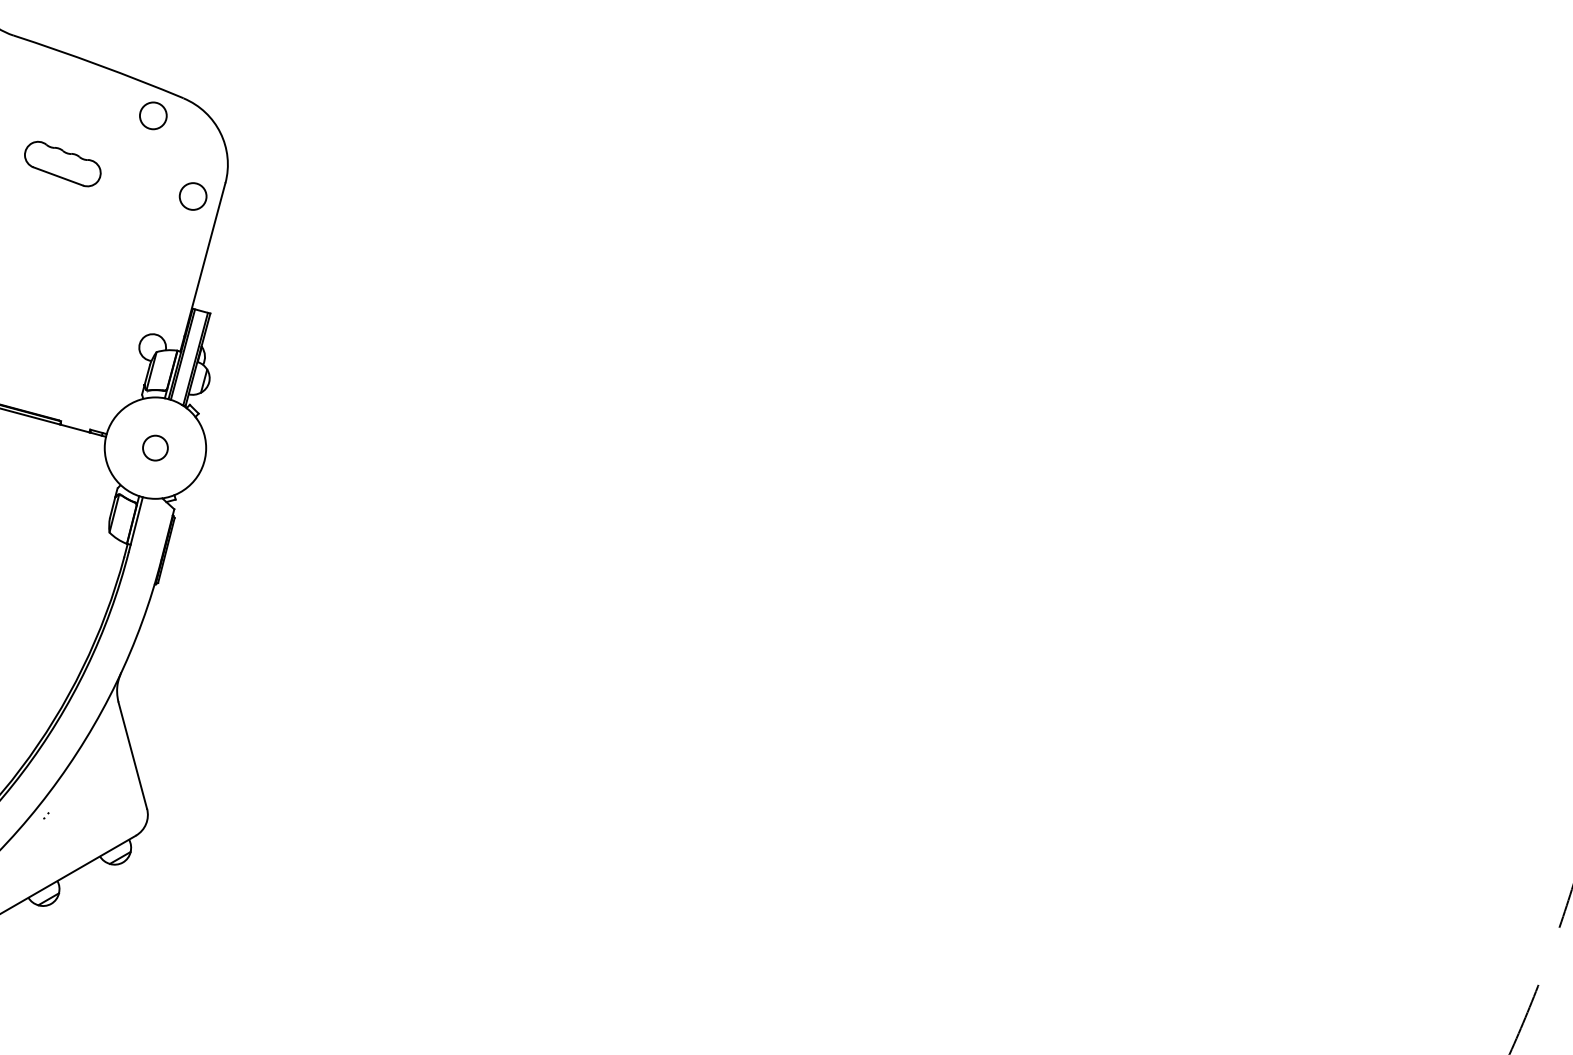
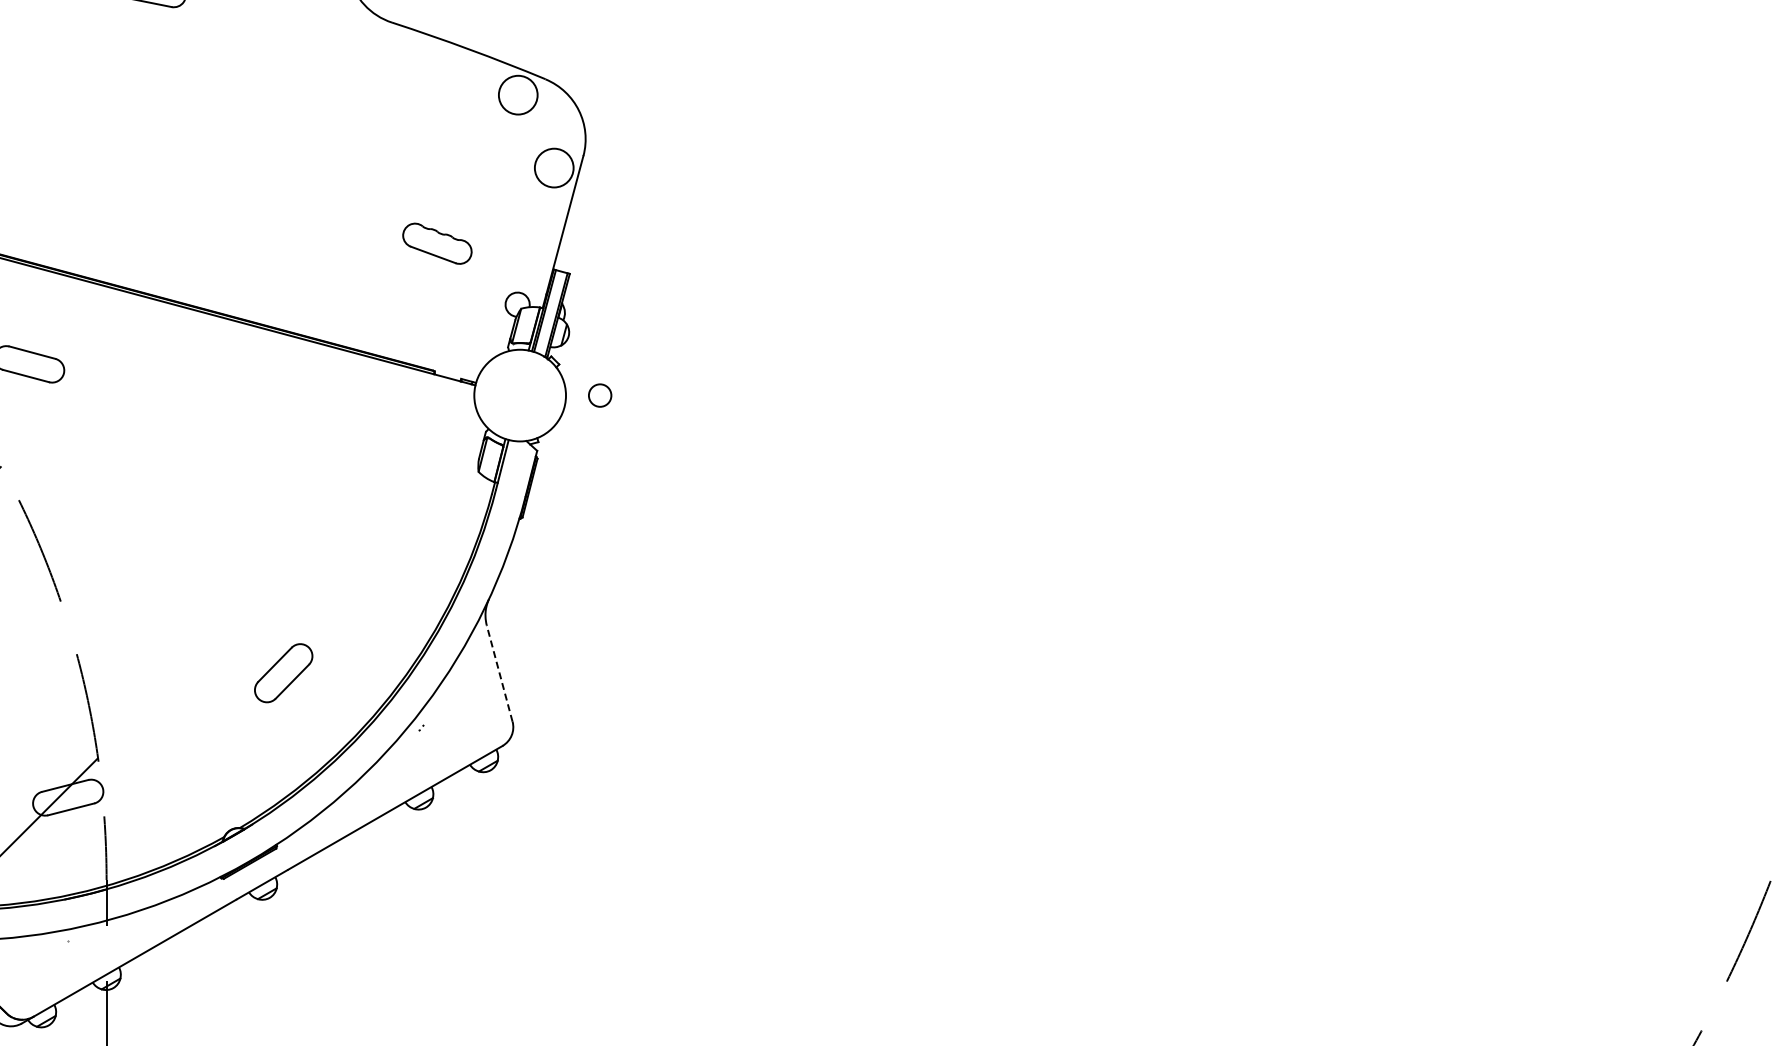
circle: (153, 116) -> (518, 95), size x1.6
part: (62, 163) -> (437, 243), moved
circle: (193, 195) -> (554, 167), size x1.6
circle: (155, 448) -> (600, 395), moved
line: (132, 755) -> (499, 673), solid -> dashed

